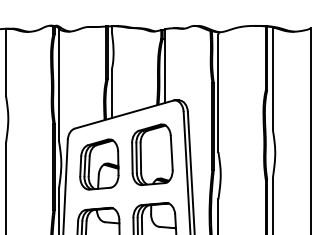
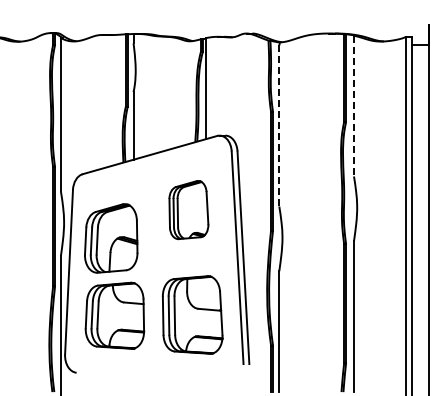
line: (273, 79) -> (354, 106), solid -> dashed
line: (218, 93) -> (279, 125), solid -> dashed
part: (152, 154) -> (188, 209), size x0.7
part: (99, 164) -> (111, 238), moved

